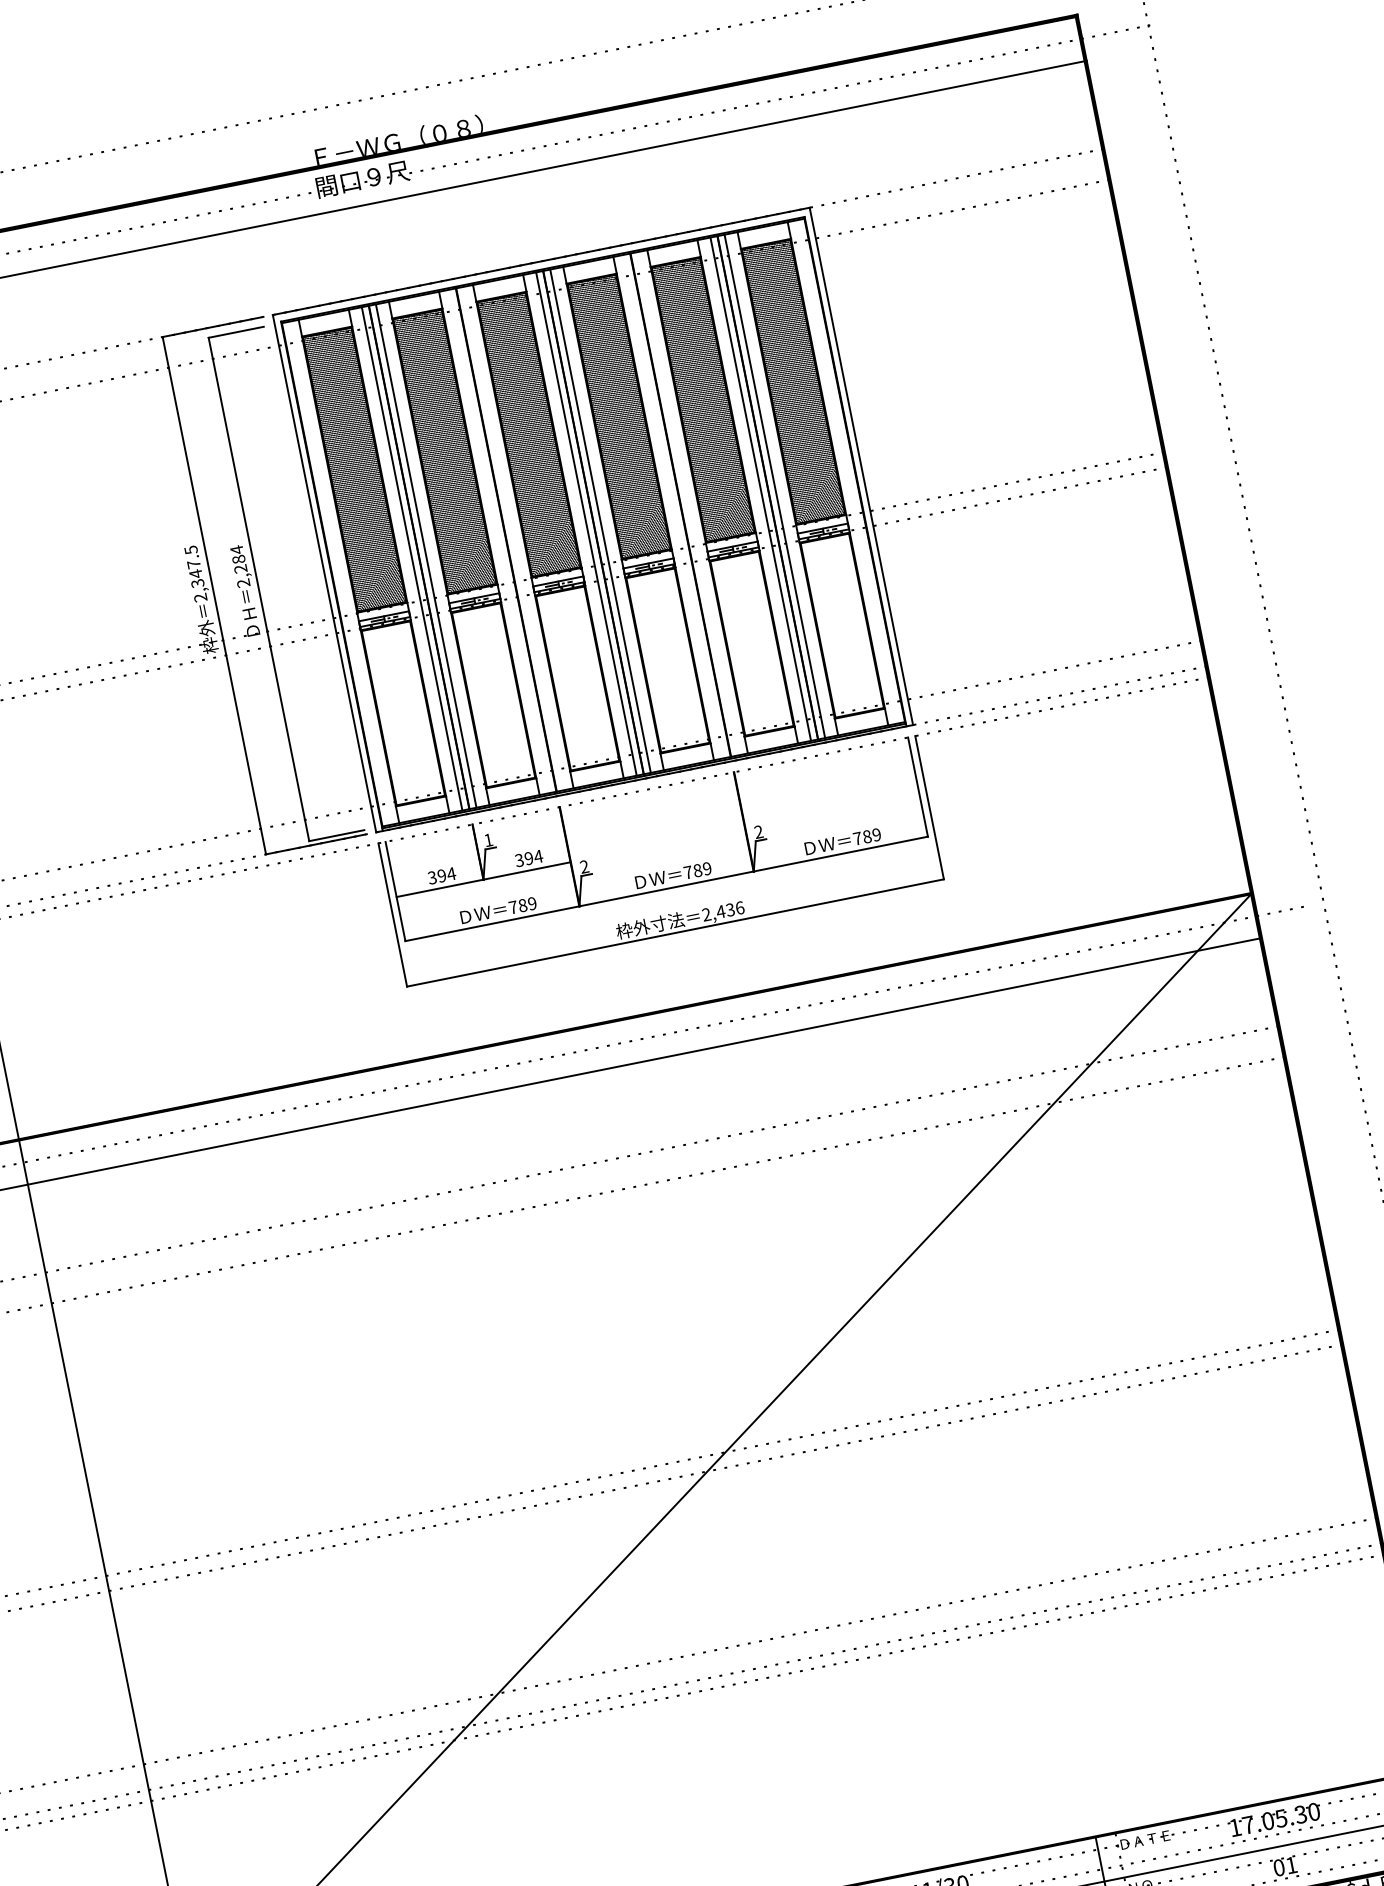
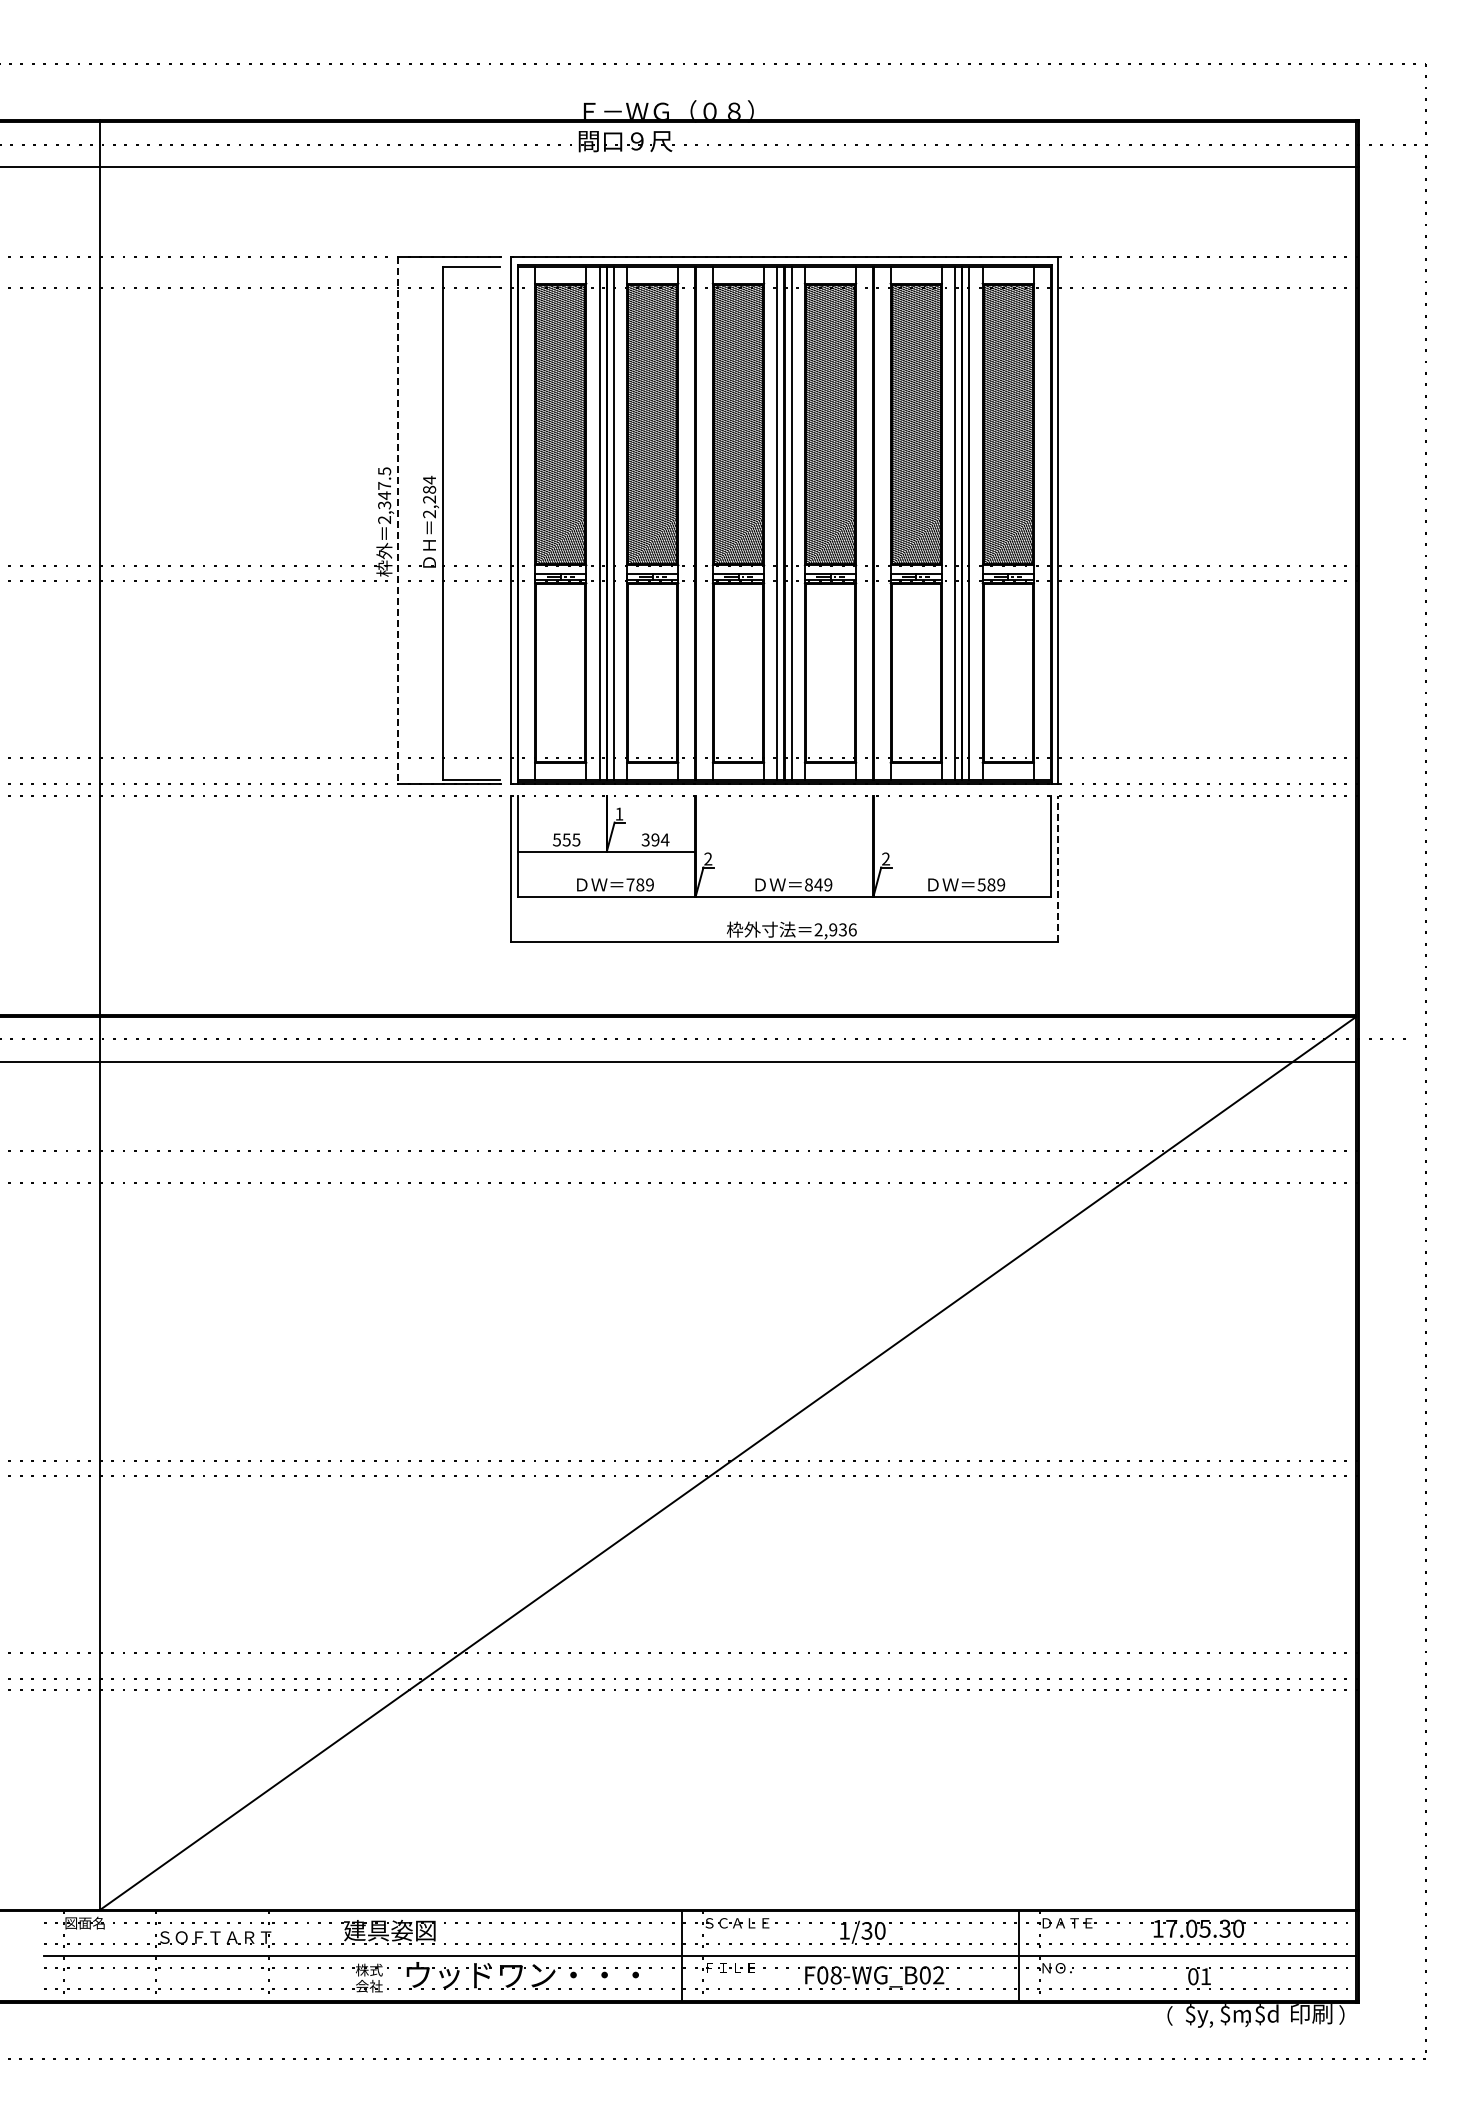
line: (214, 595) -> (398, 520), solid -> dashed
line: (929, 807) -> (1058, 868), solid -> dashed
text: (857, 838) -> (981, 884), 789 -> 589
text: (692, 871) -> (813, 884), 789 -> 849
text: (441, 875) -> (566, 839), 394 -> 555
text: (720, 911) -> (832, 929), 2,436 -> 2,936

